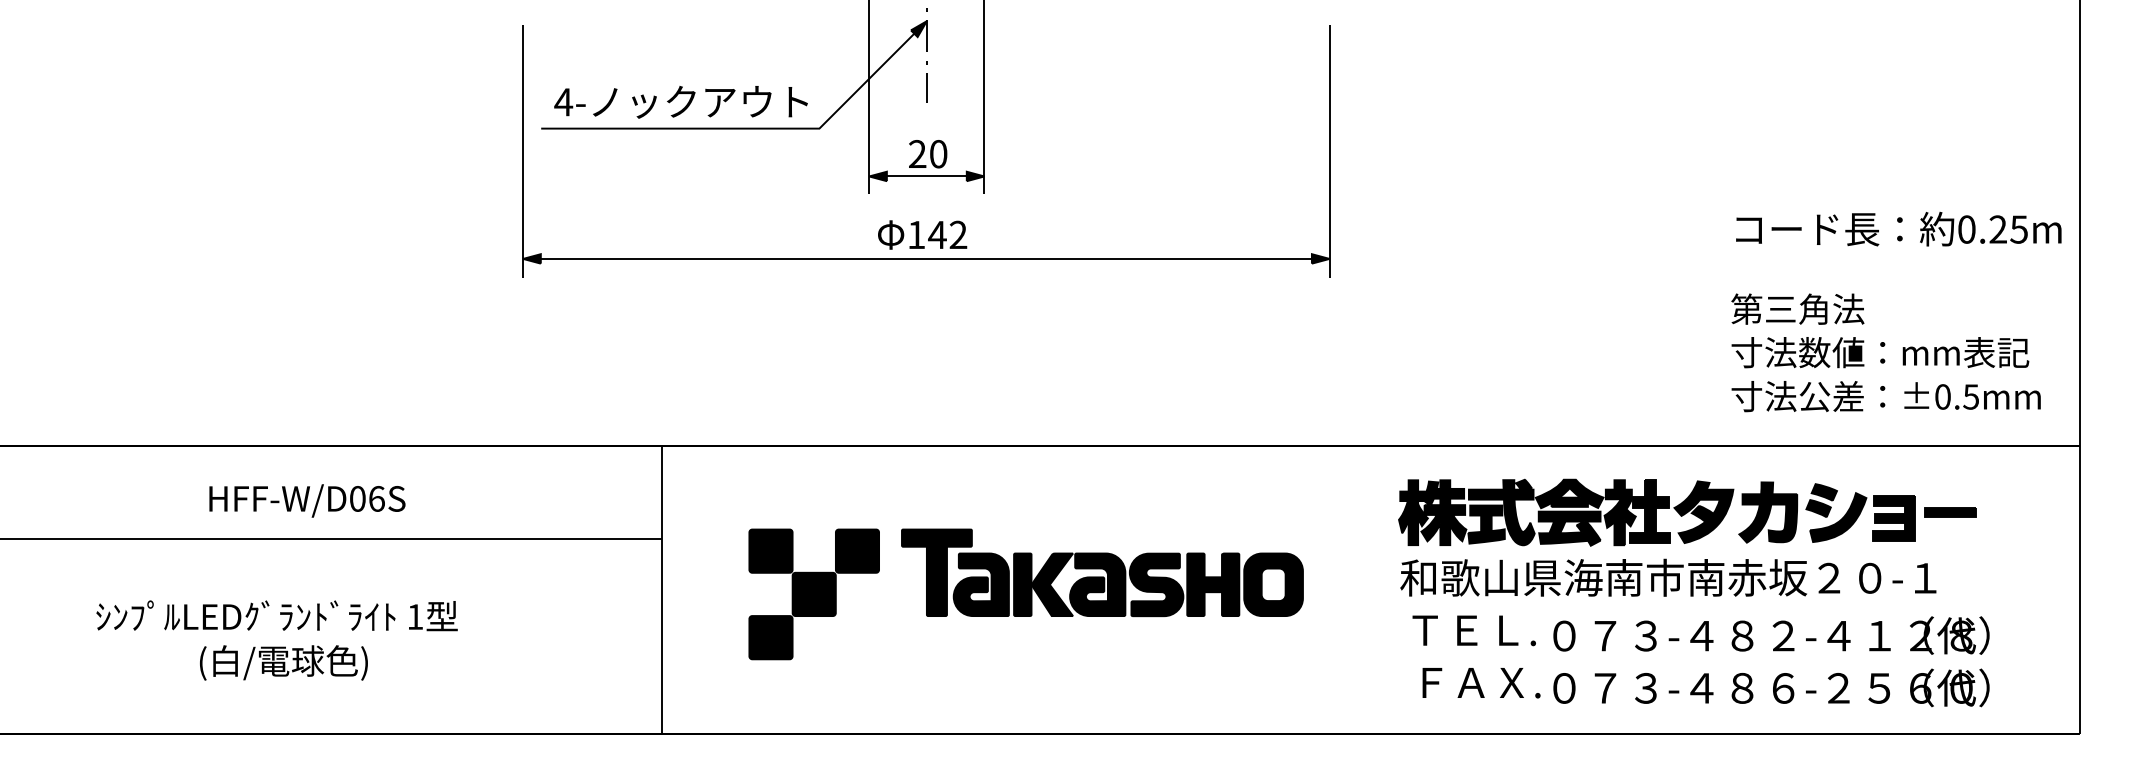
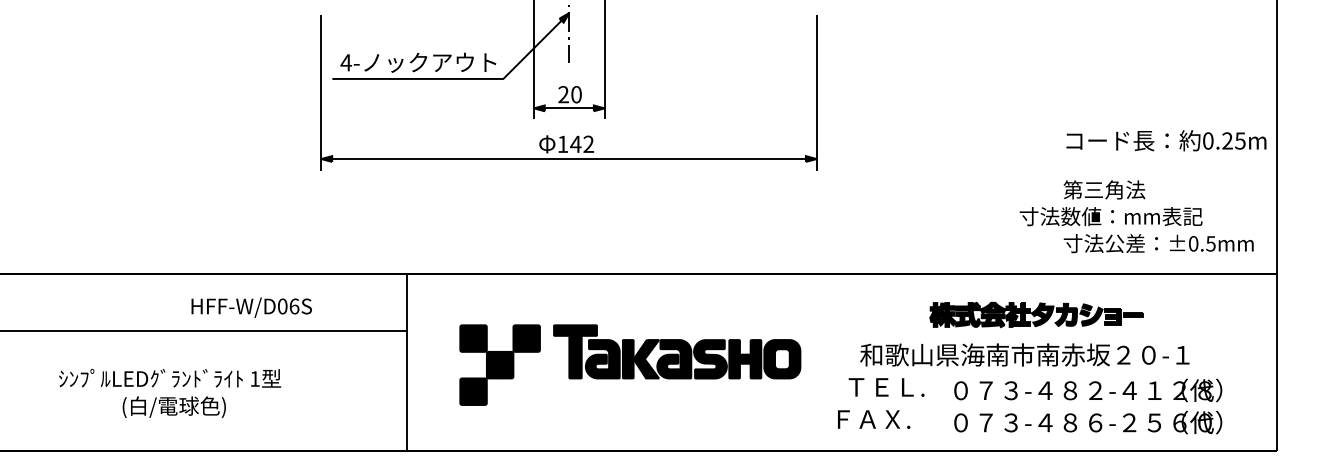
text: (1879, 352) -> (1110, 216), moved
text: (306, 500) -> (251, 307), moved
part: (1687, 511) -> (1036, 314), size x0.6
text: (1474, 630) -> (886, 387), moved
text: (1482, 682) -> (874, 419), moved

